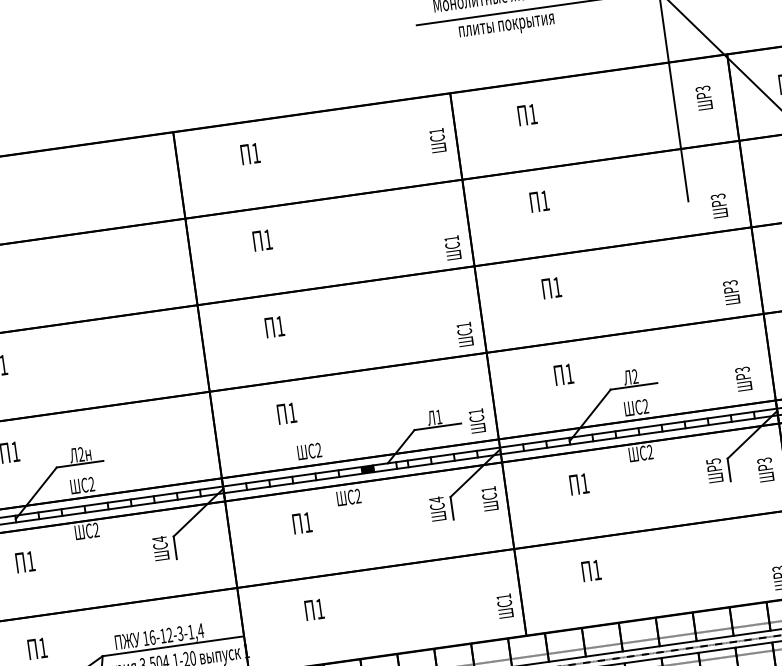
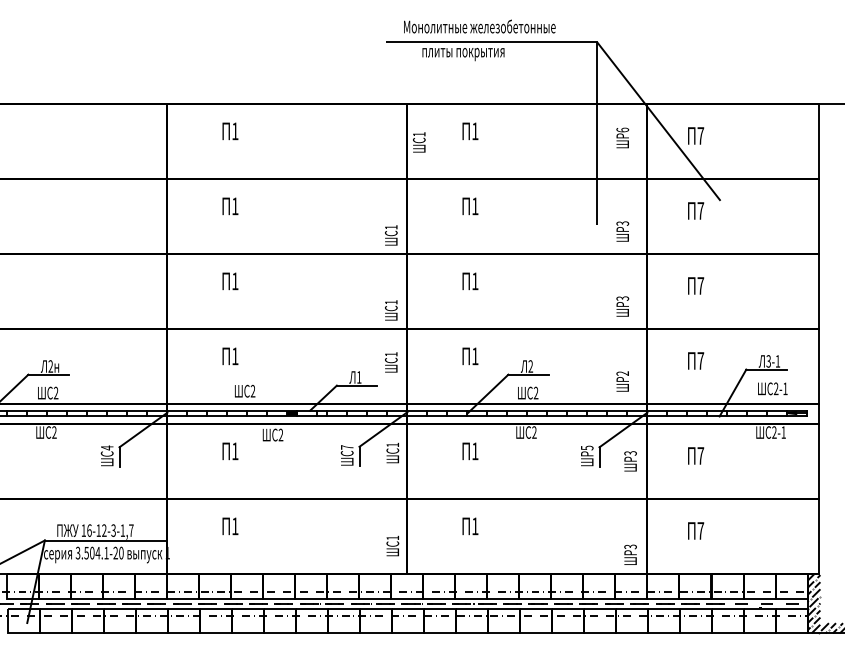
text: (702, 88) -> (622, 129), 3 -> 6
text: (438, 140) -> (419, 142), moved
text: (743, 369) -> (623, 373), 3 -> 2
text: (477, 421) -> (391, 362), moved
text: (436, 499) -> (347, 447), 4 -> 7
text: (199, 630) -> (130, 530), 16-12-3-1,4 -> 16-12-3-1,7

